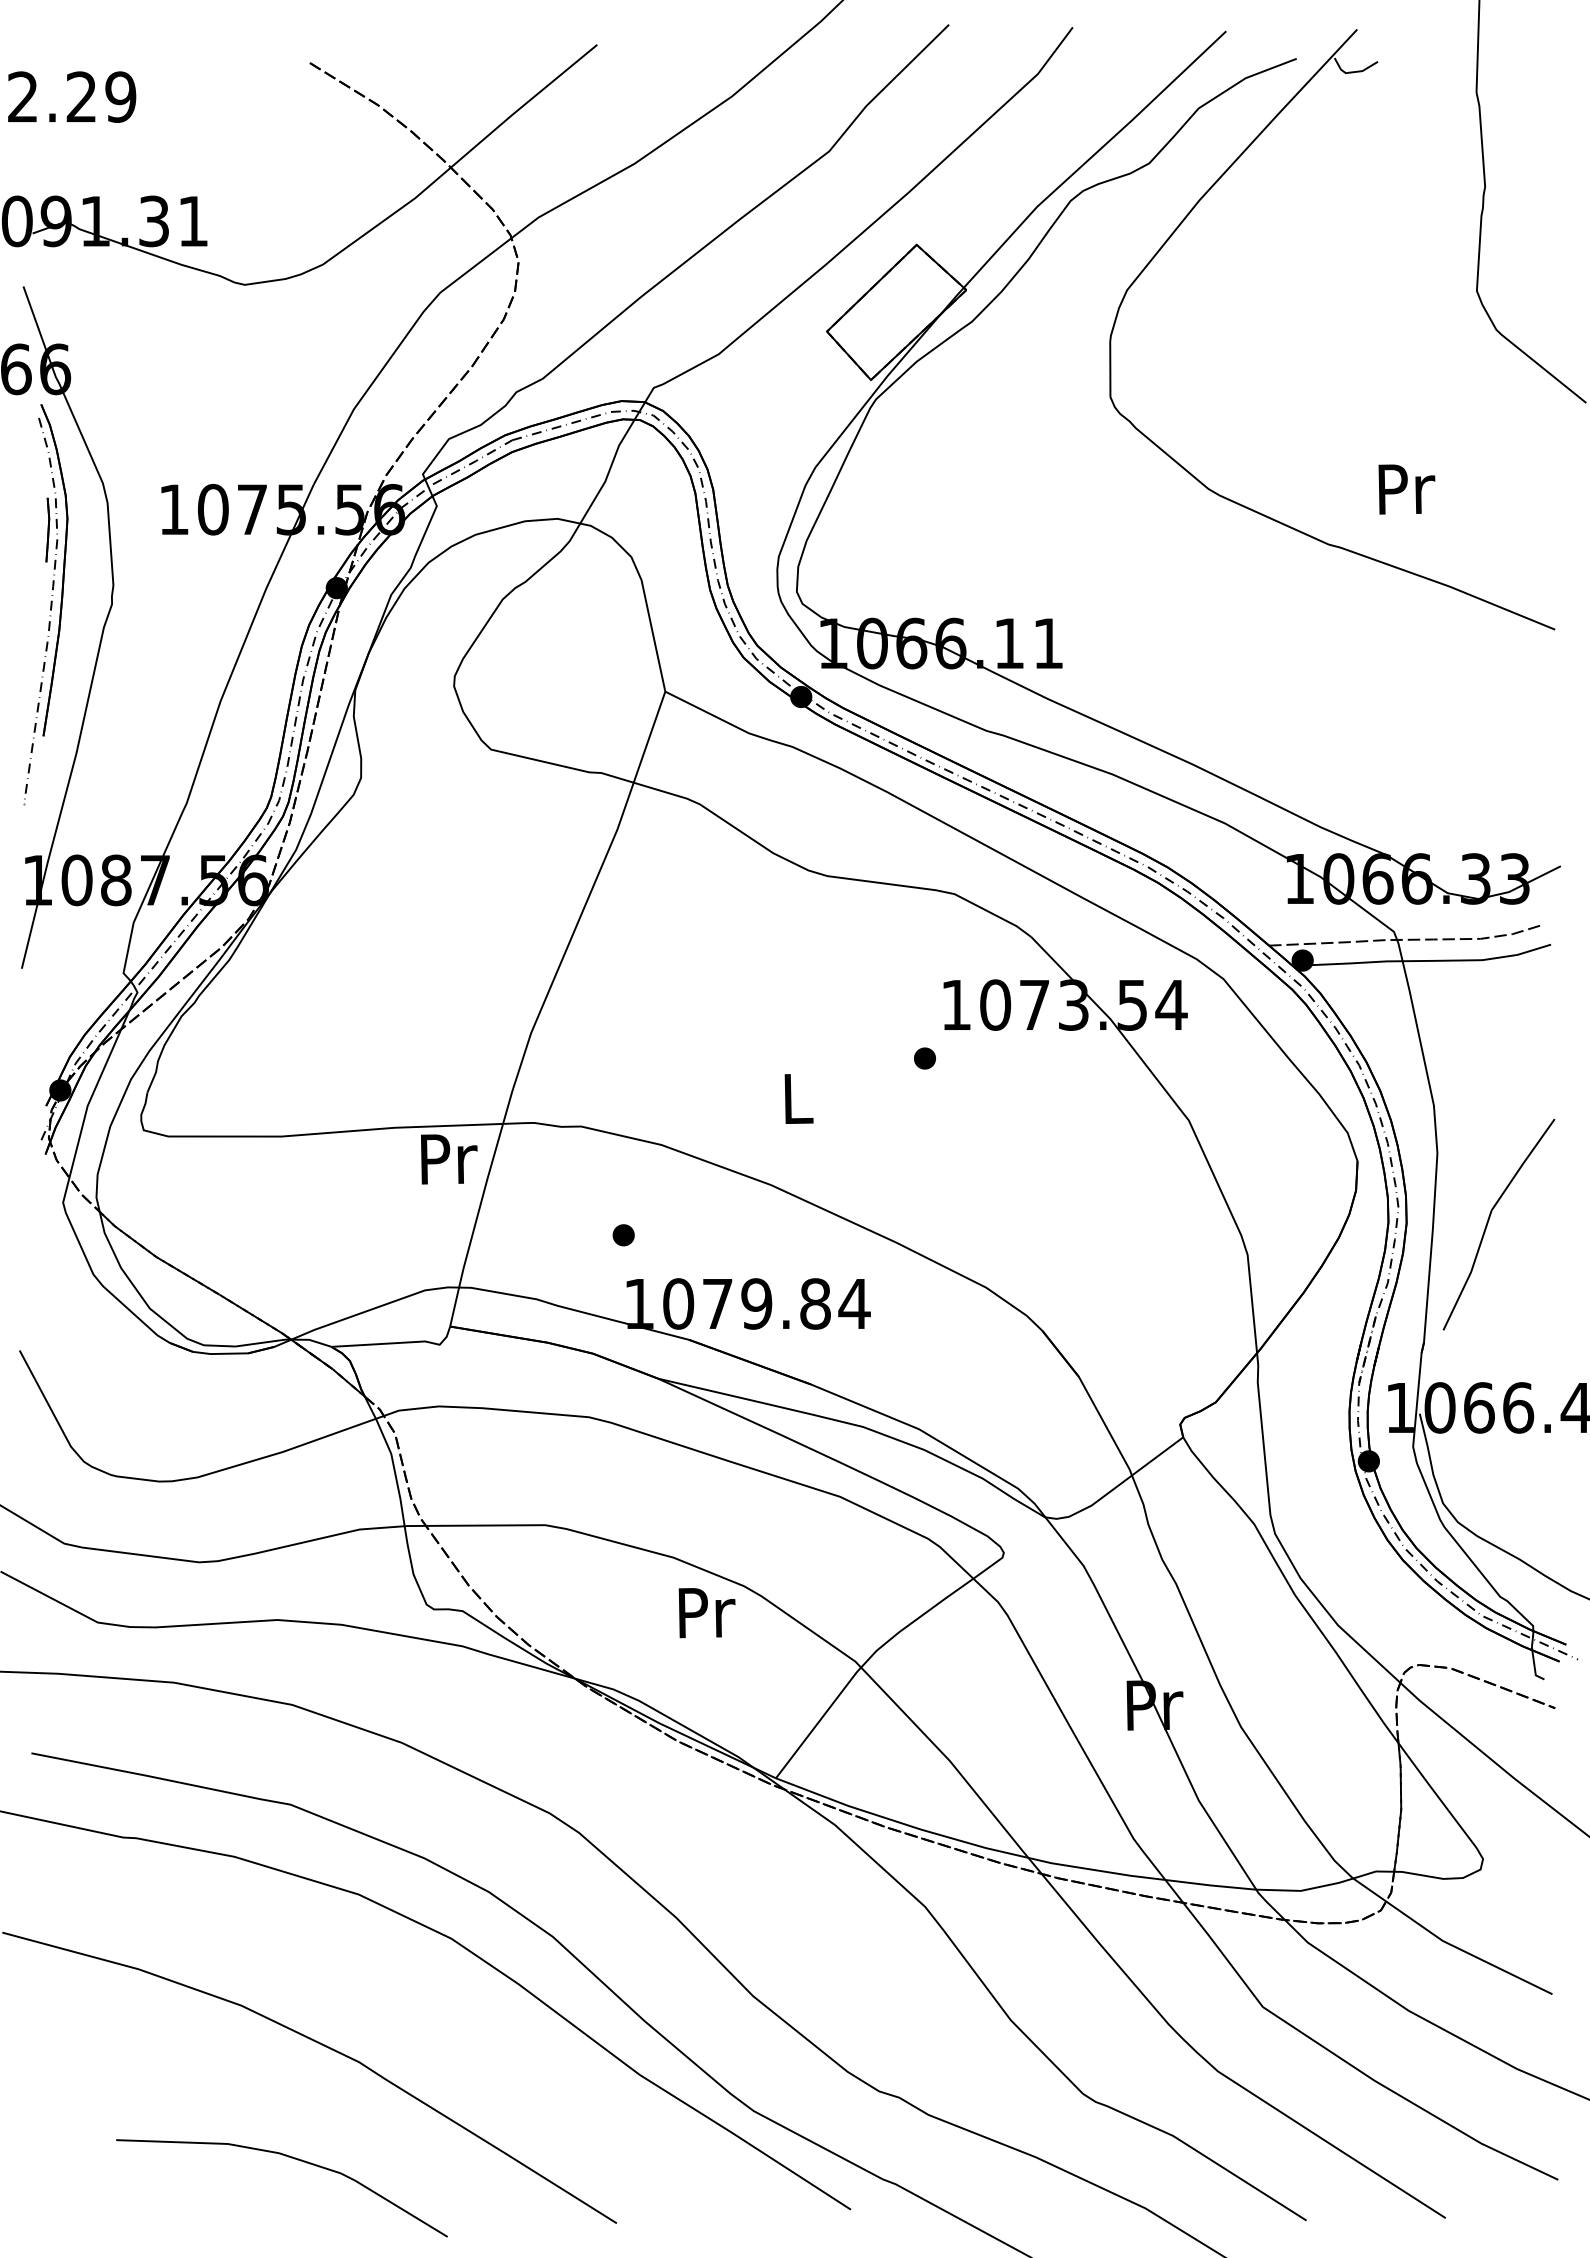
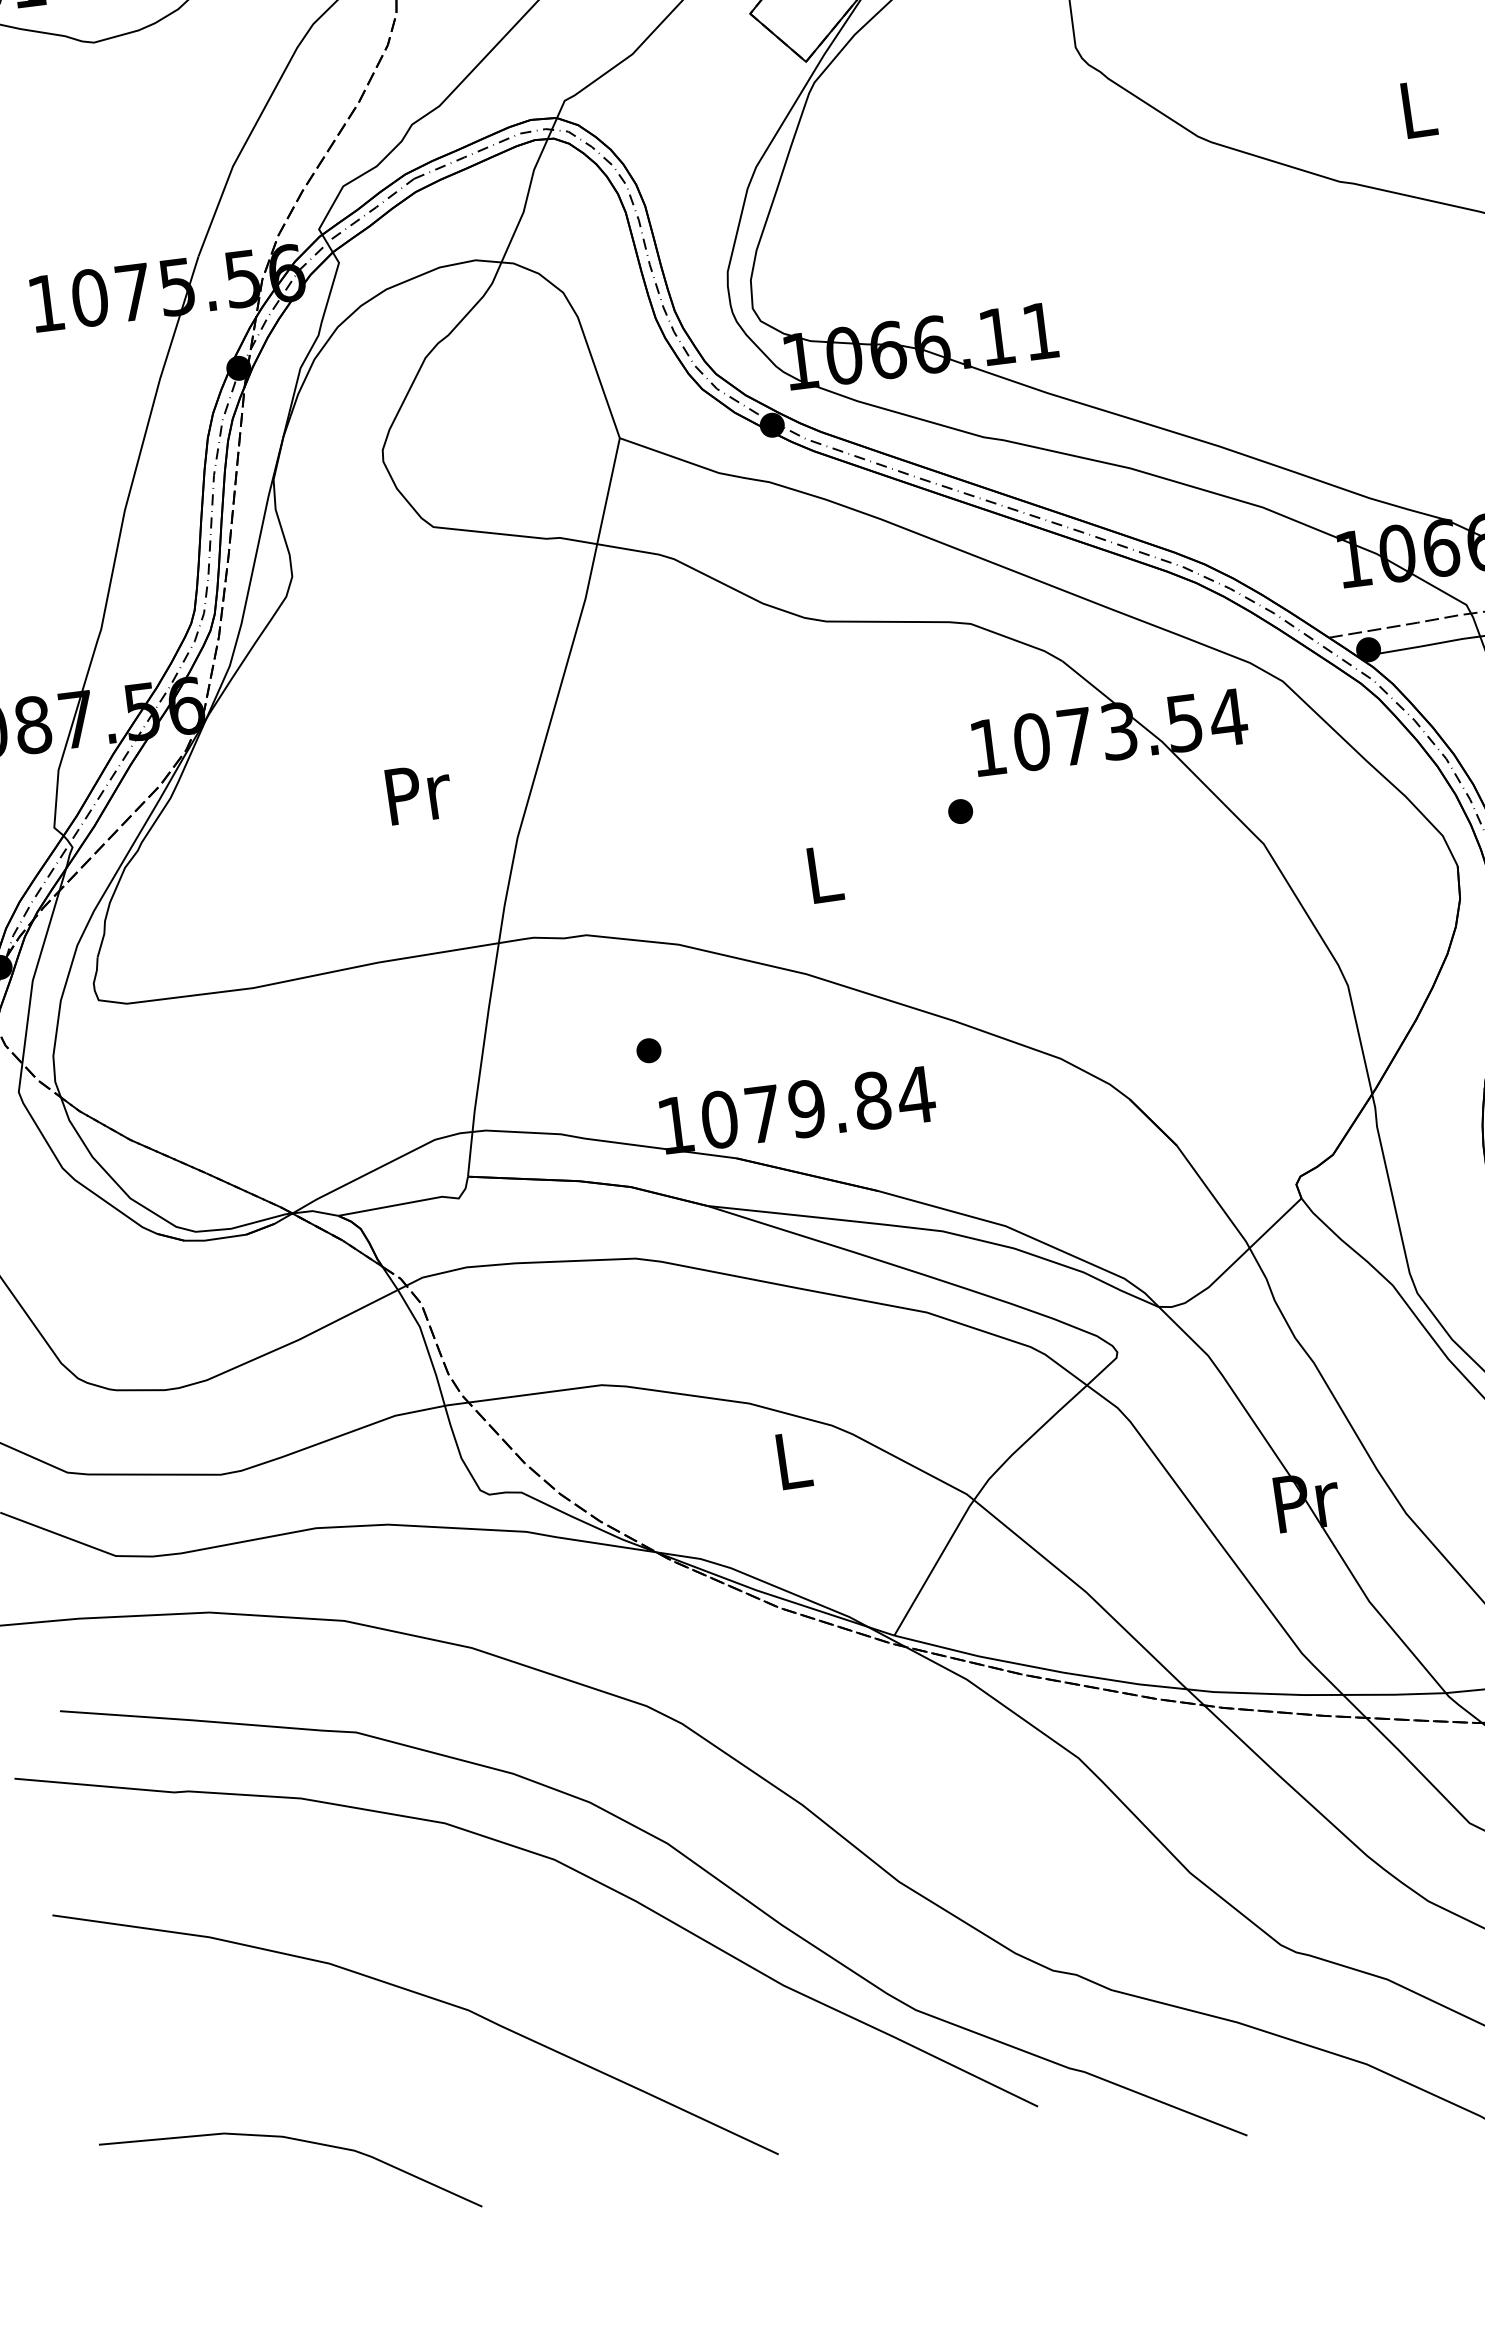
text: (1406, 489) -> (1418, 109), Pr -> L
text: (449, 1159) -> (419, 793), moved
text: (706, 1613) -> (793, 1461), Pr -> L
curve: (291, 2158) -> (297, 2140), moved

